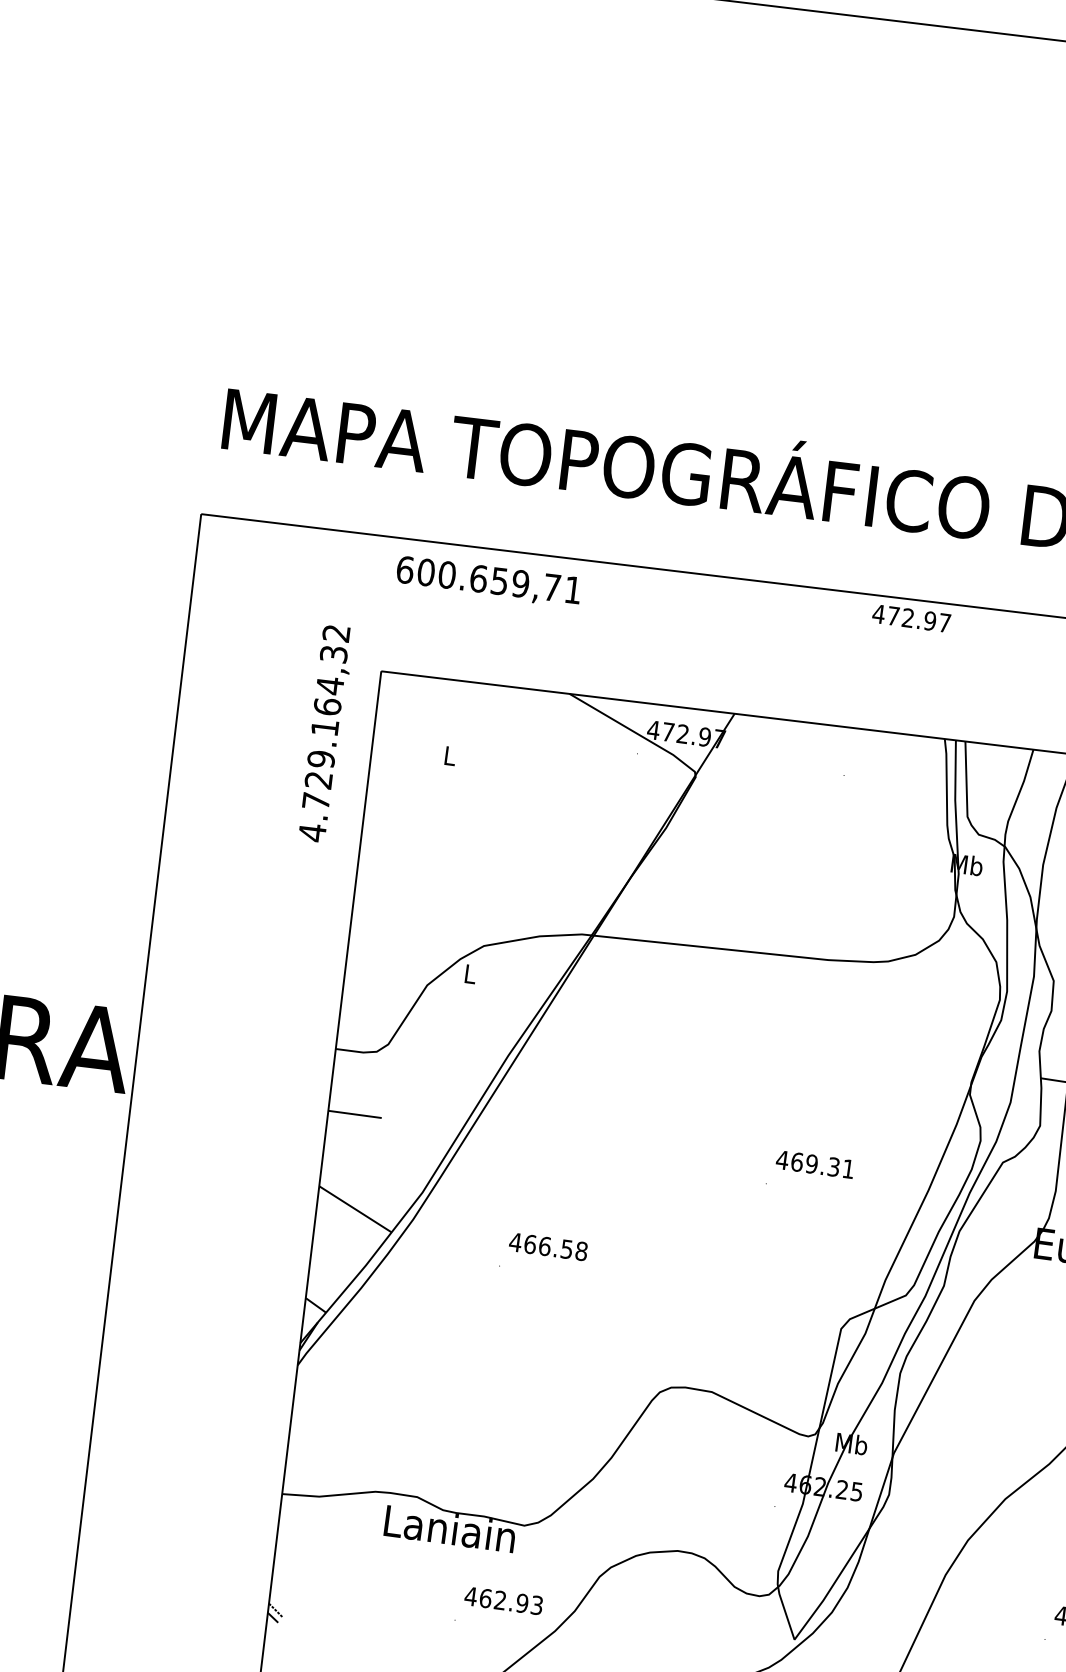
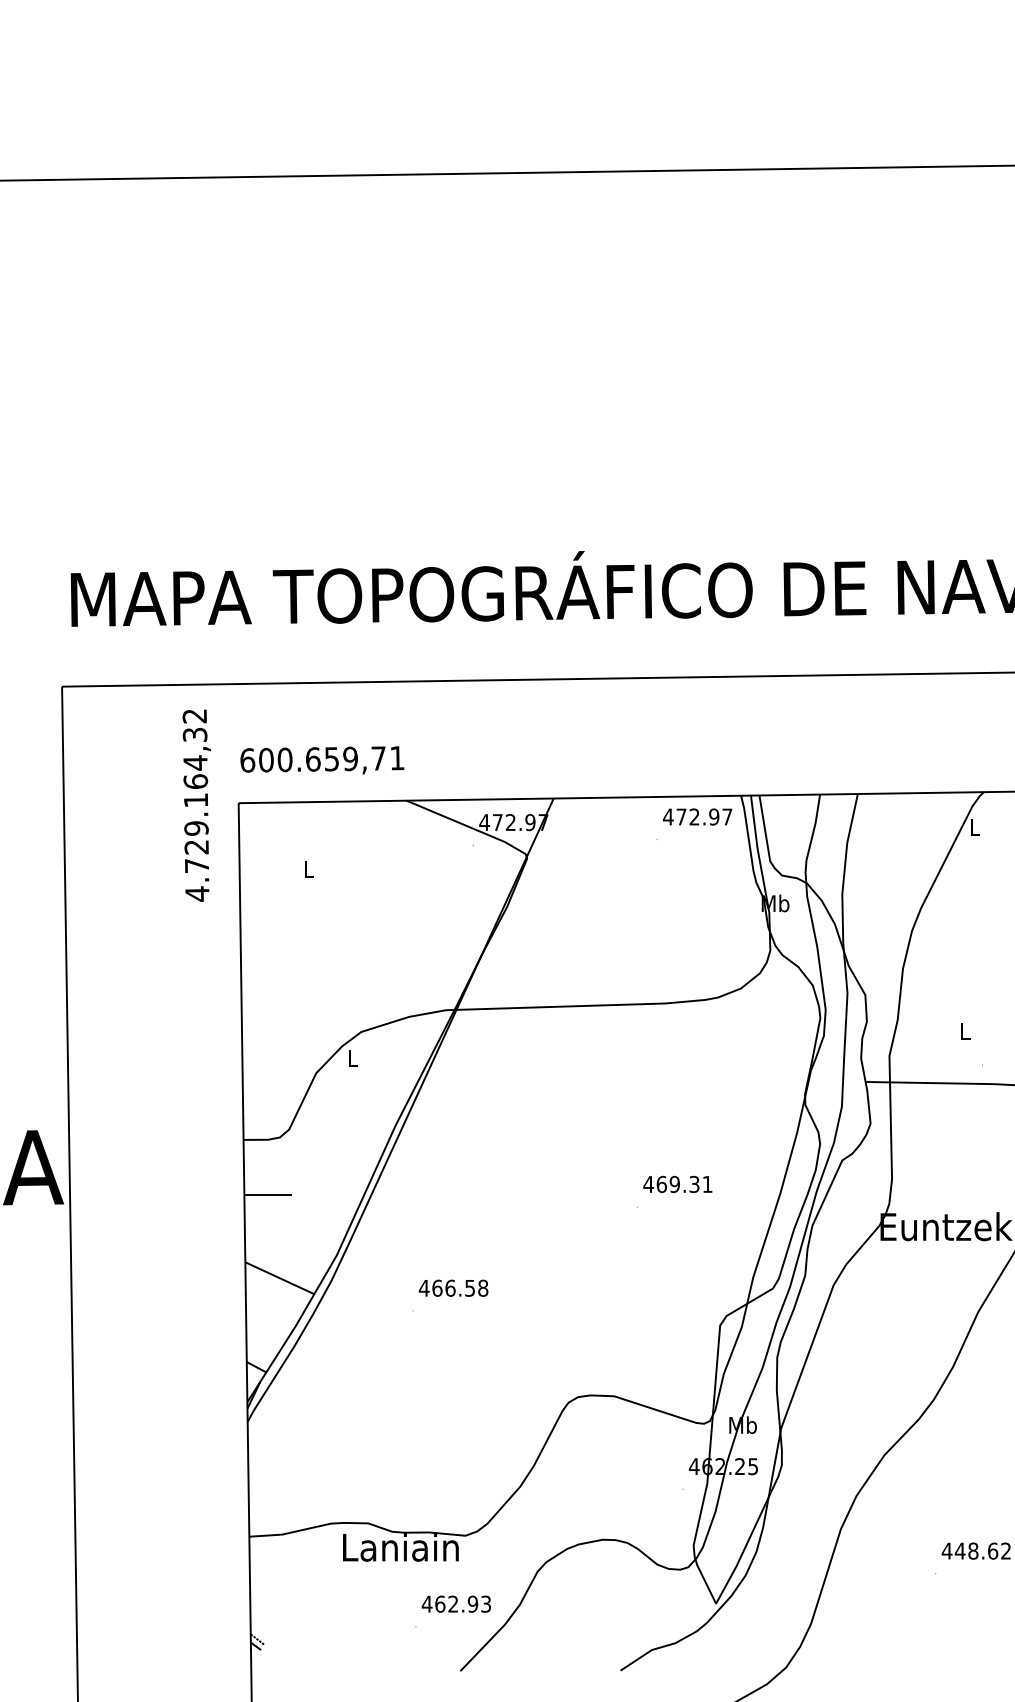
text: (488, 581) -> (322, 760), moved
text: (911, 617) -> (697, 816), moved
text: (324, 733) -> (196, 805), moved

